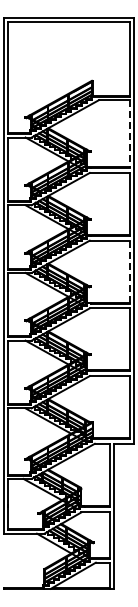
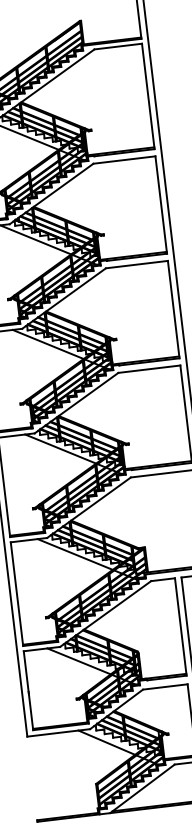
line: (129, 134) -> (147, 96), dashed -> solid
line: (129, 272) -> (173, 310), dashed -> solid

